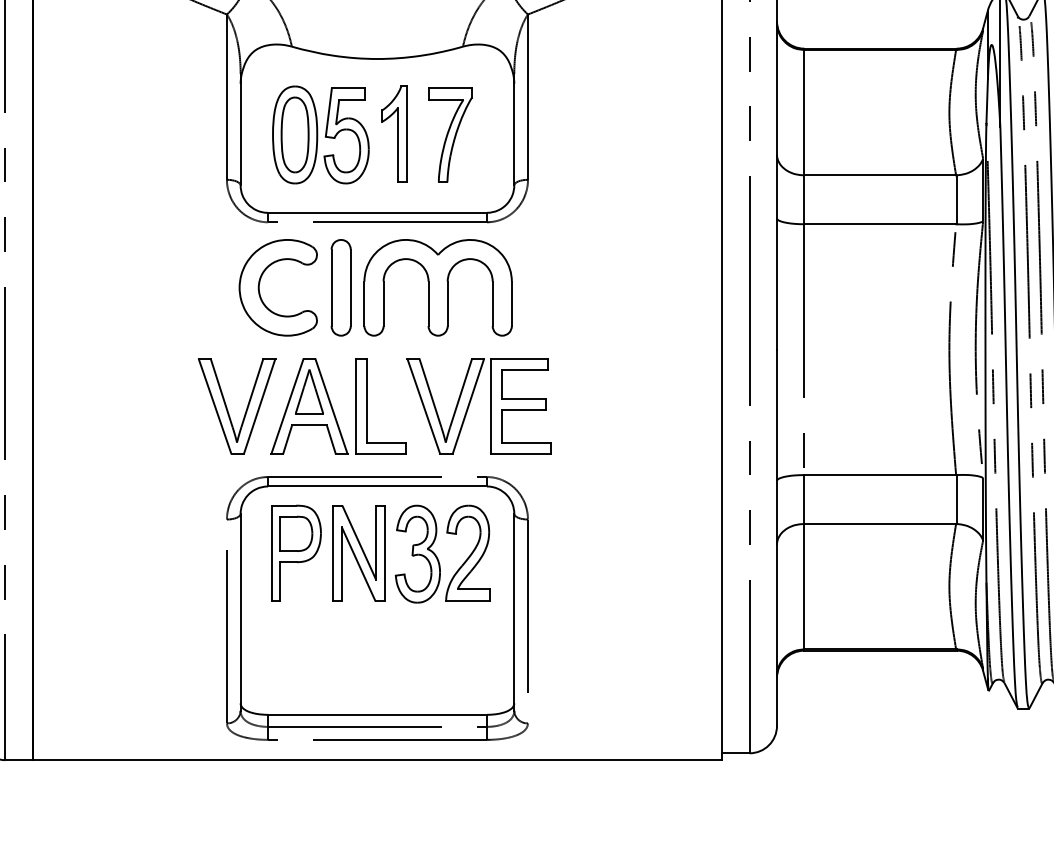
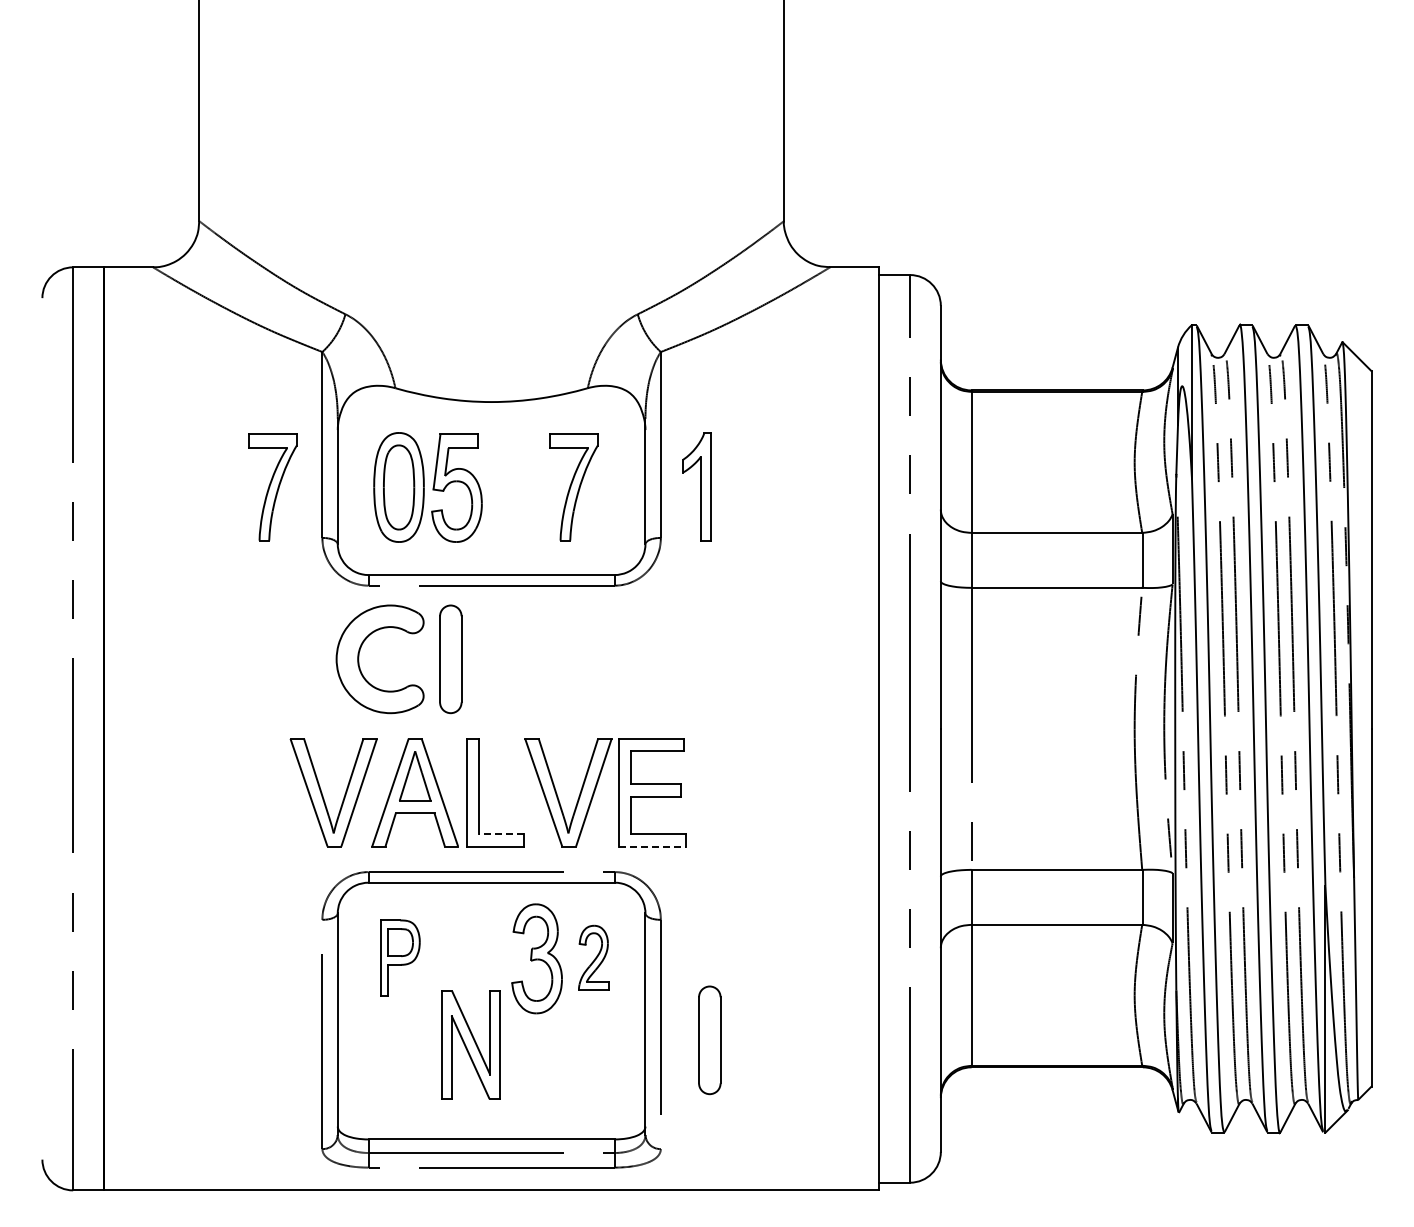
part: (182, 134) -> (272, 487), added
part: (394, 134) -> (696, 486), moved
part: (437, 287) -> (559, 659), removed
line: (385, 443) -> (500, 834), solid -> dashed
line: (520, 454) -> (652, 846), solid -> dashed
part: (296, 553) -> (400, 957), size x0.7
part: (358, 553) -> (470, 1044), moved
part: (468, 553) -> (593, 957), size x0.6
part: (571, 626) -> (709, 1040), added

